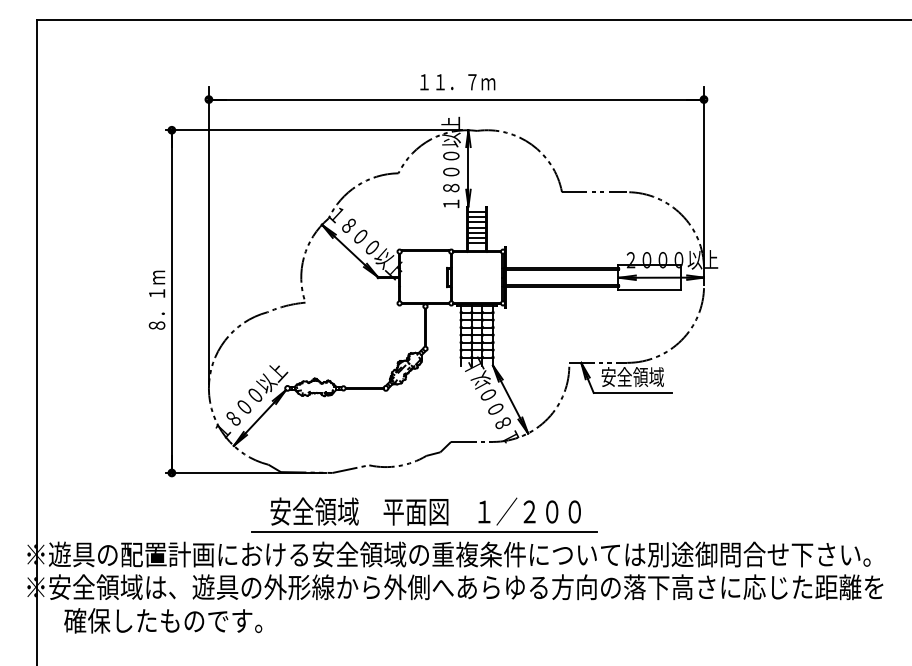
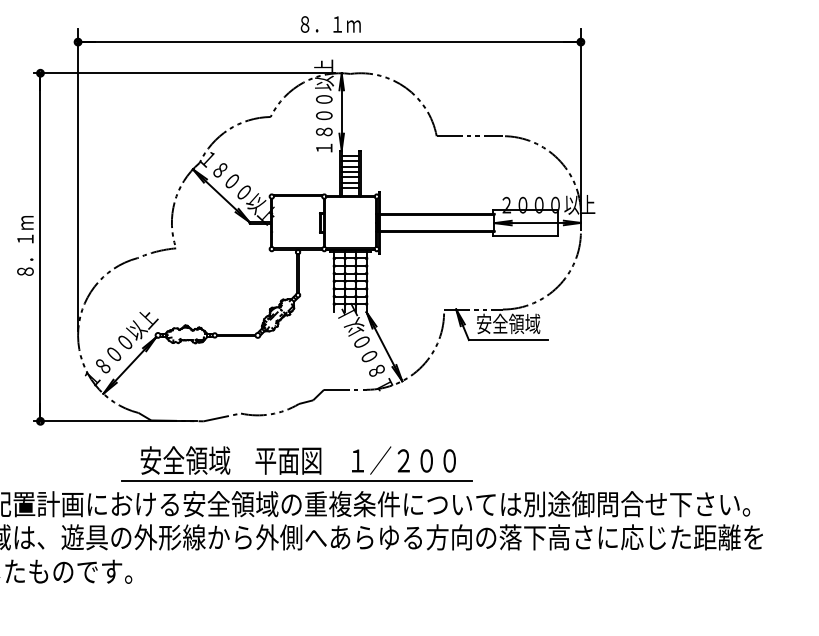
text: (457, 82) -> (330, 24), １１．７ｍ -> ８．１ｍ

